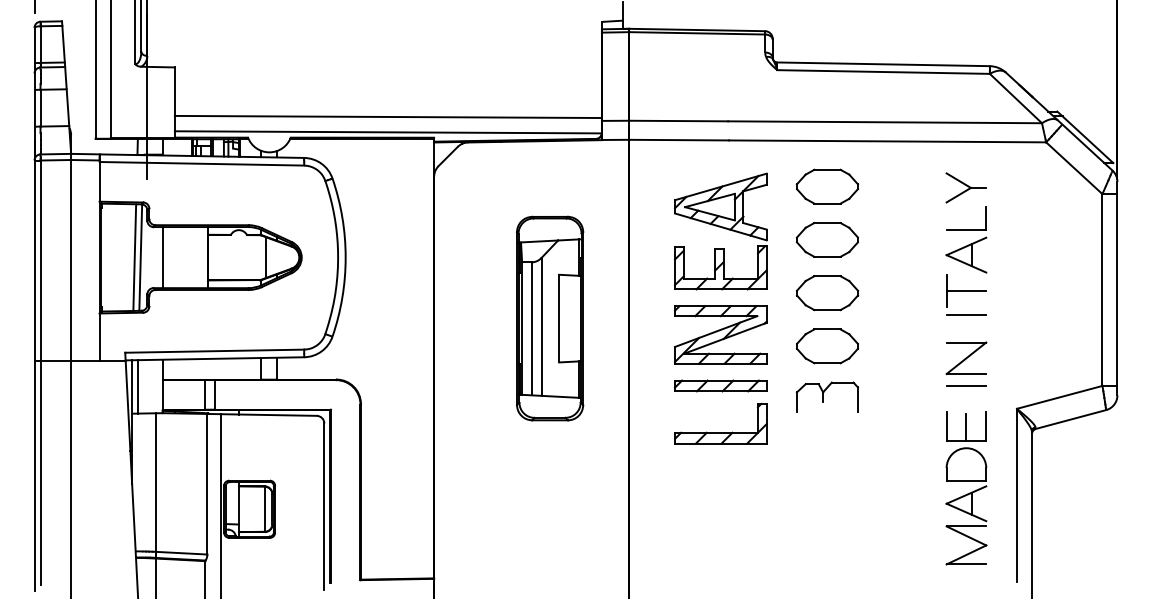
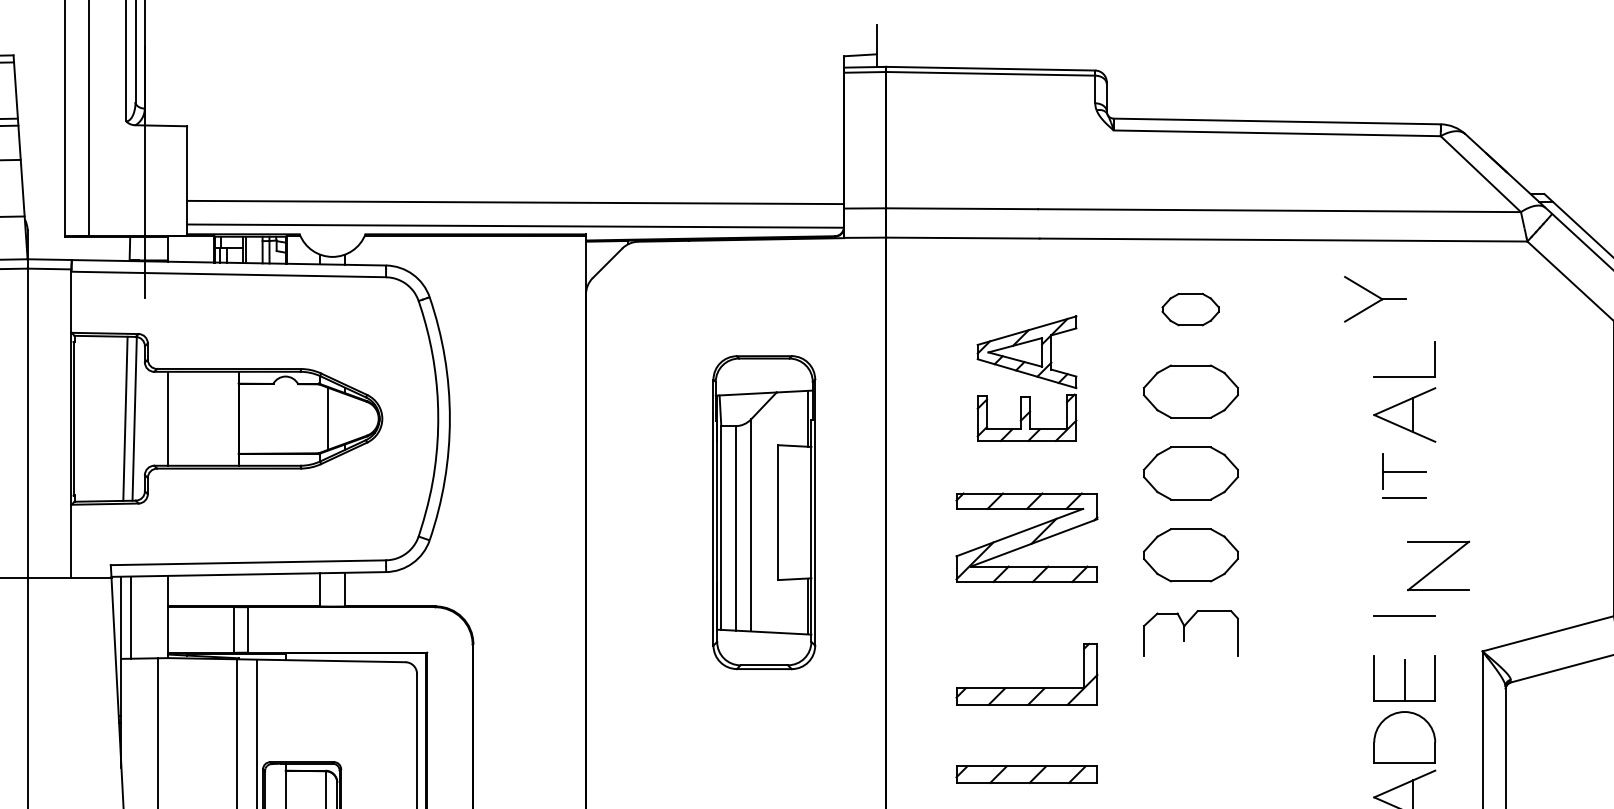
part: (826, 186) -> (1189, 309), size x0.6
part: (965, 187) -> (1374, 298), moved
part: (720, 231) -> (1026, 378), size x0.7
part: (966, 294) -> (1404, 475), size x0.7
part: (966, 358) -> (1438, 566), moved
part: (720, 385) -> (1026, 773), moved

